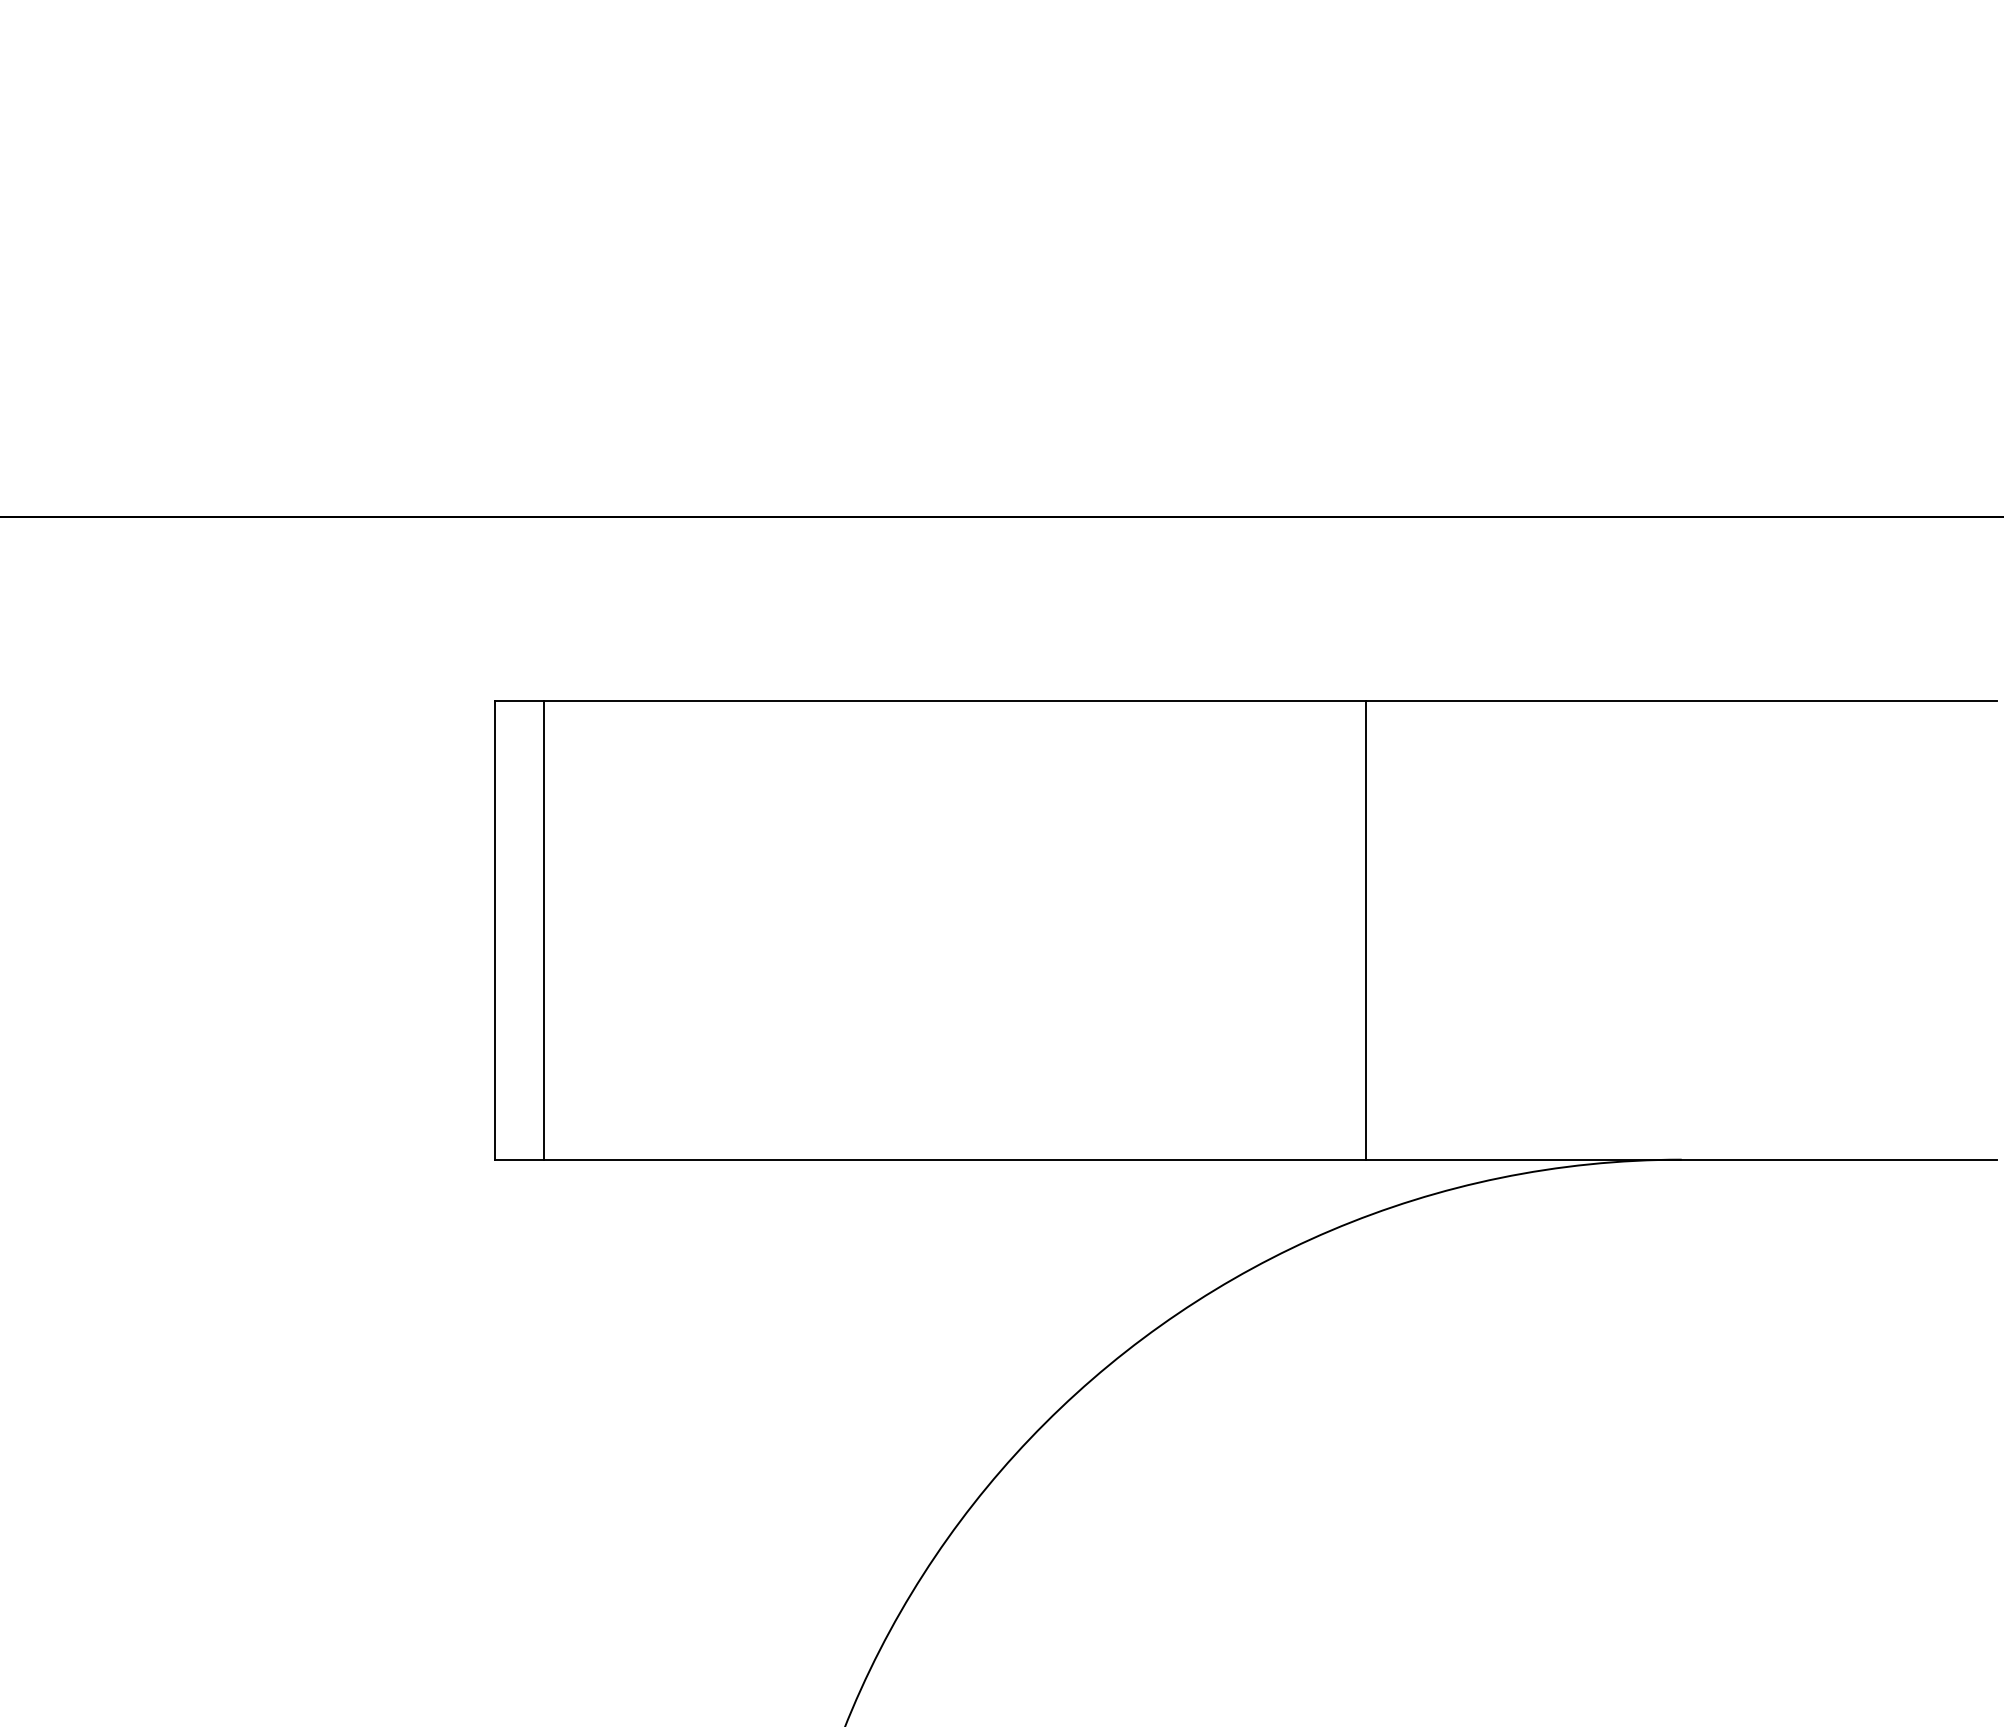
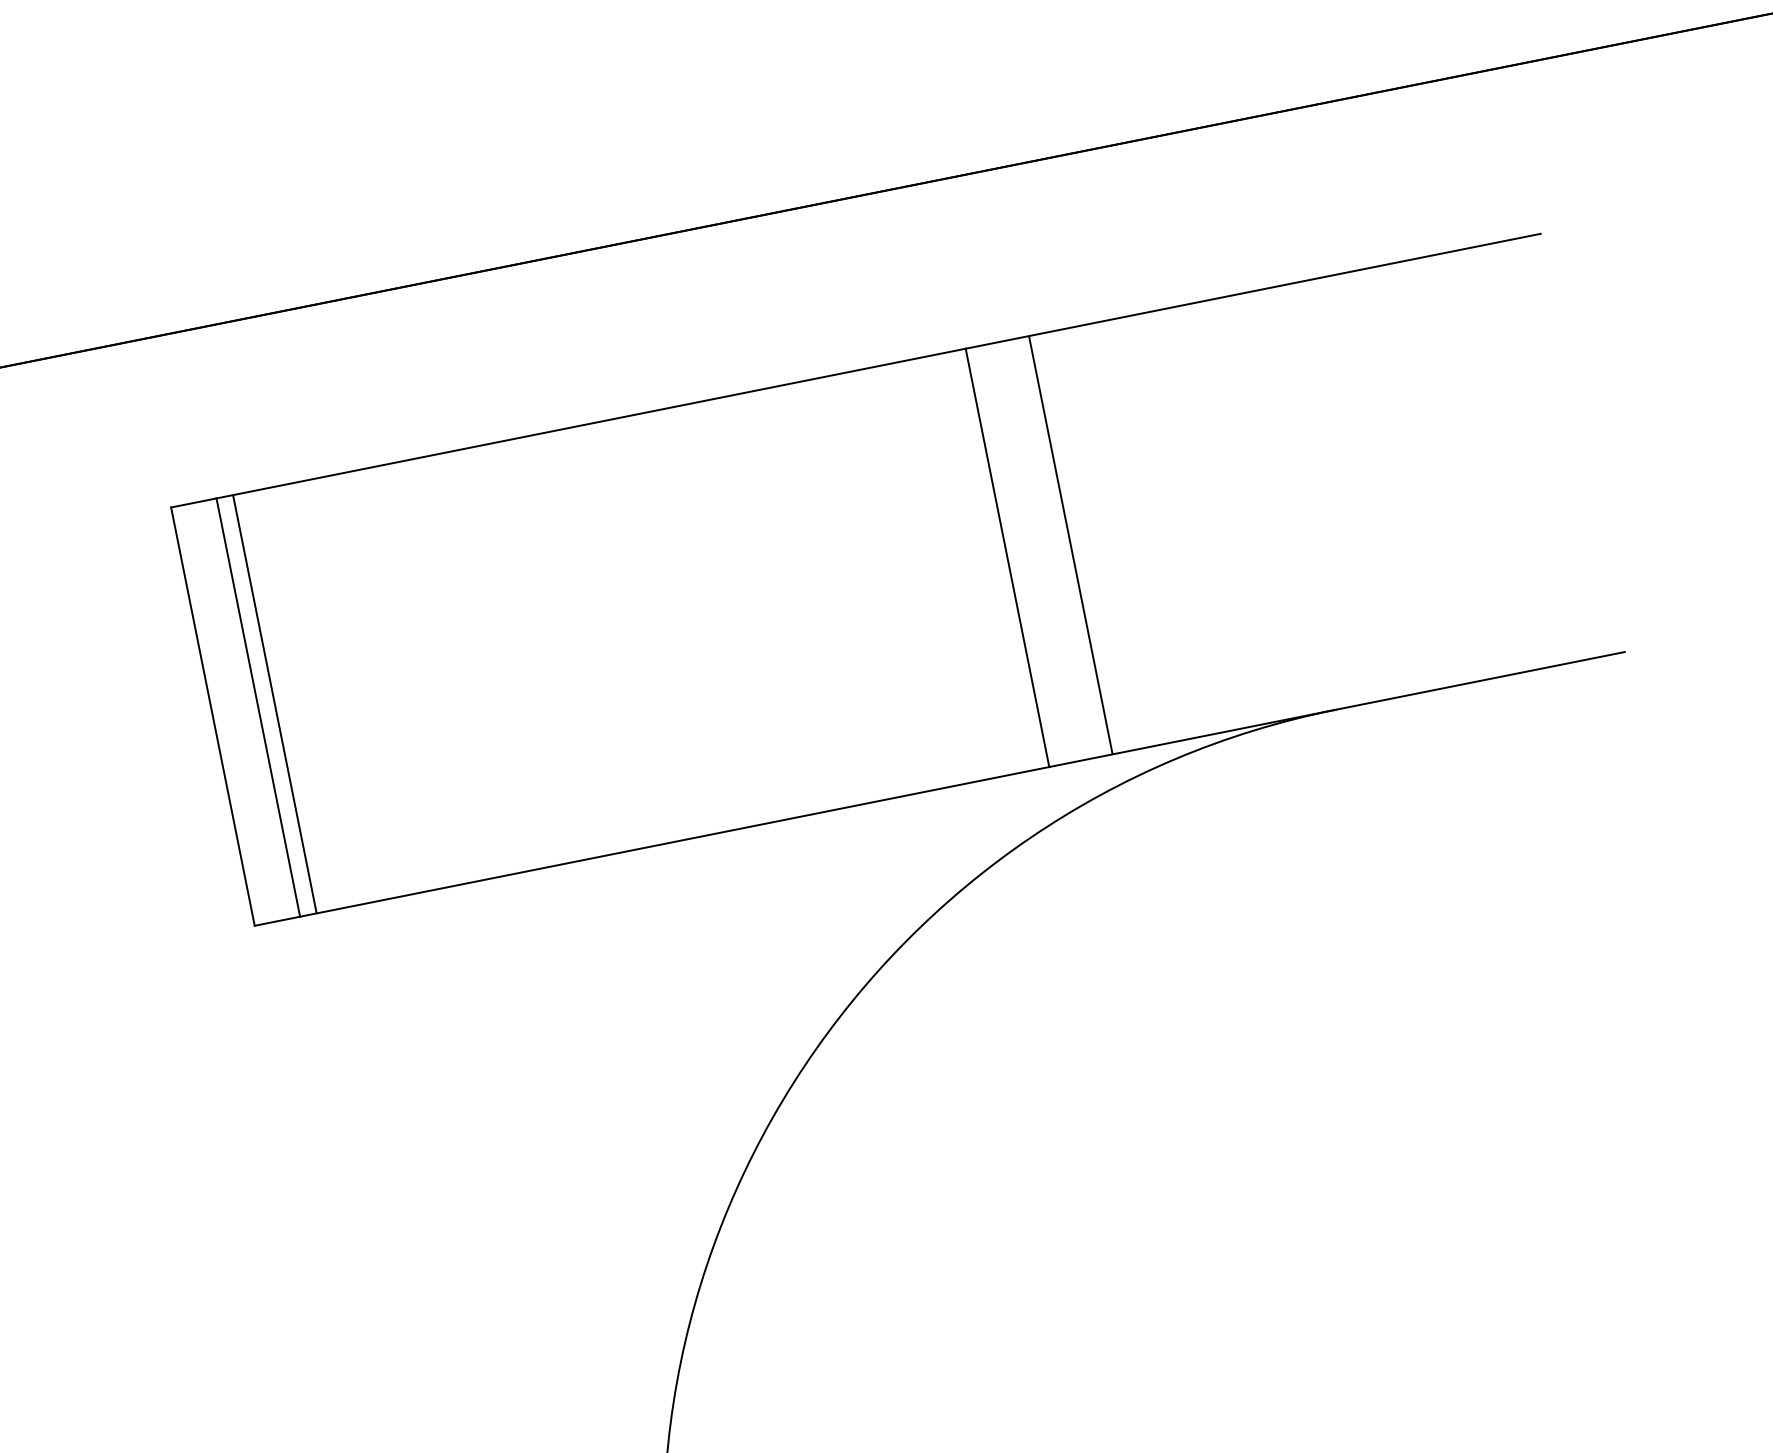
line: (562, 929) -> (274, 703), added
line: (1435, 929) -> (1070, 544), added

